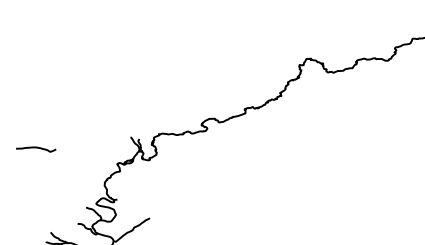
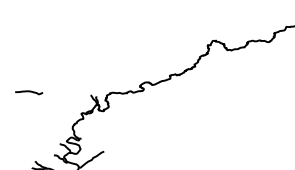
curve: (36, 149) -> (29, 92), moved

